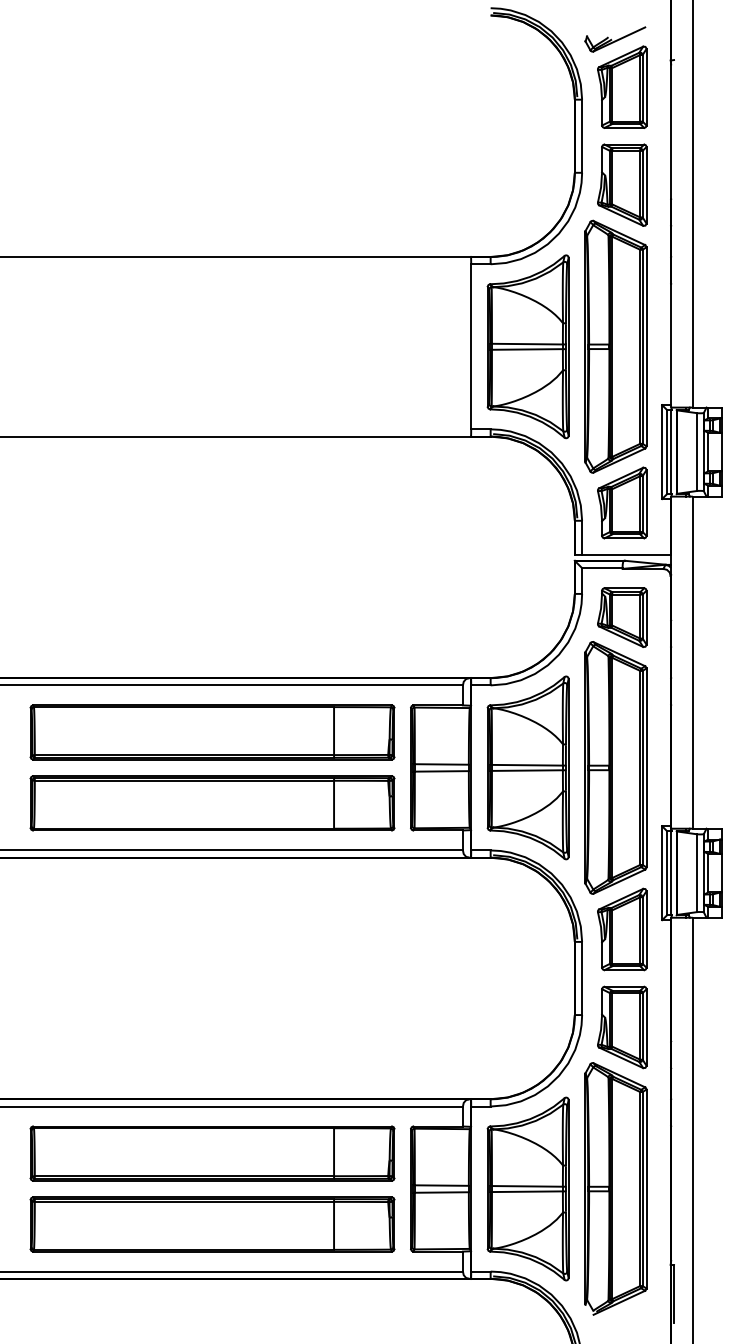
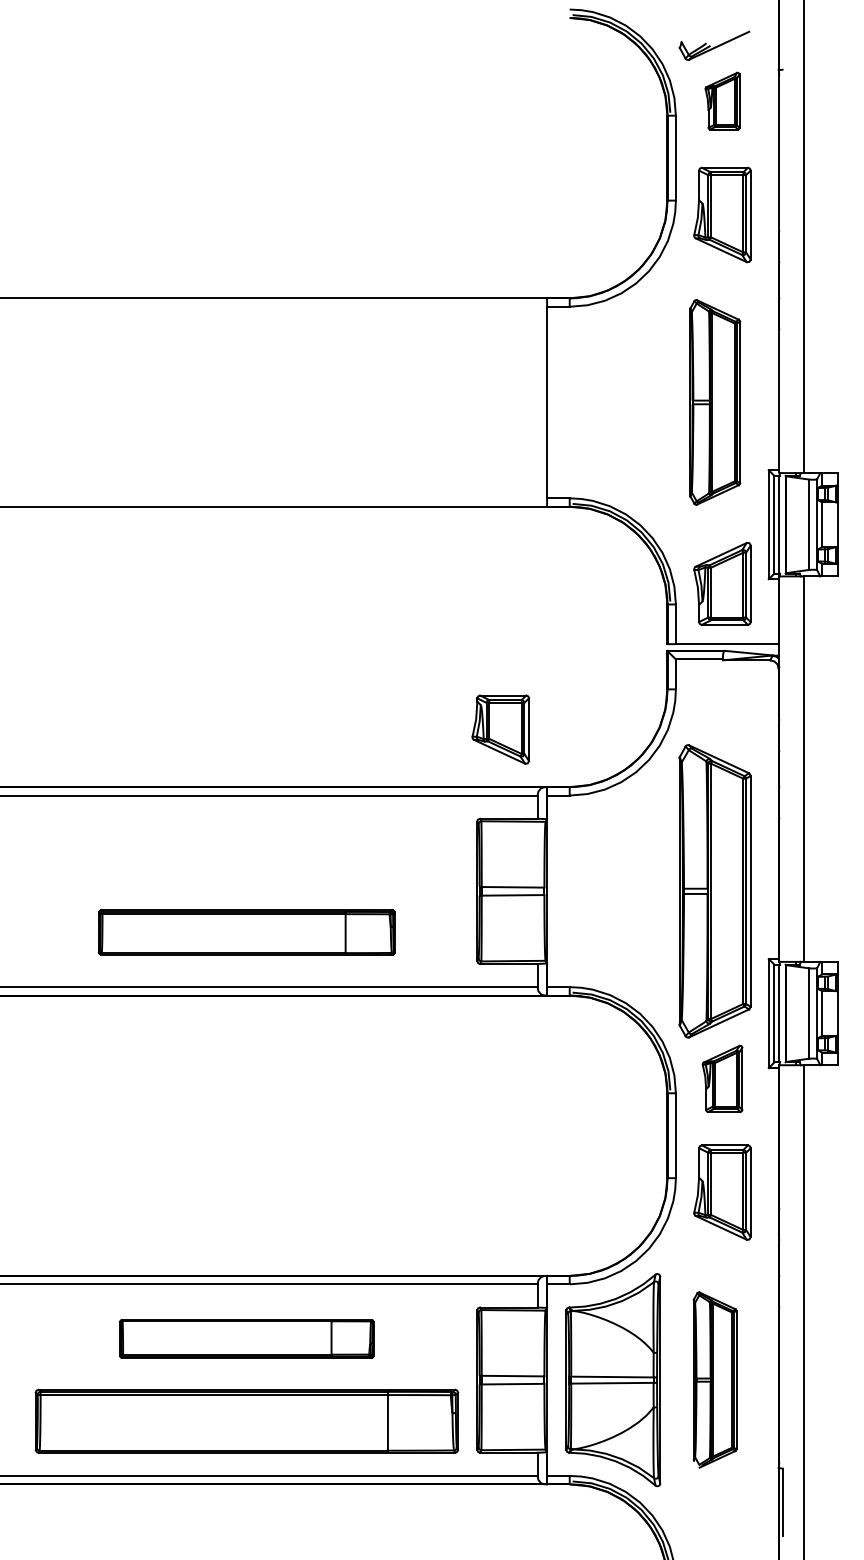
part: (622, 86) -> (722, 100), size x0.6
part: (527, 346) -> (612, 402), removed
part: (615, 346) -> (714, 402), size x0.7
part: (622, 617) -> (501, 729), moved
part: (212, 732) -> (246, 850), removed
part: (527, 767) -> (612, 890), removed
part: (212, 803) -> (246, 932), size x0.7
part: (622, 929) -> (722, 1078), size x0.7
part: (212, 1153) -> (246, 1338), size x0.6
part: (615, 1188) -> (714, 1379), size x0.6

